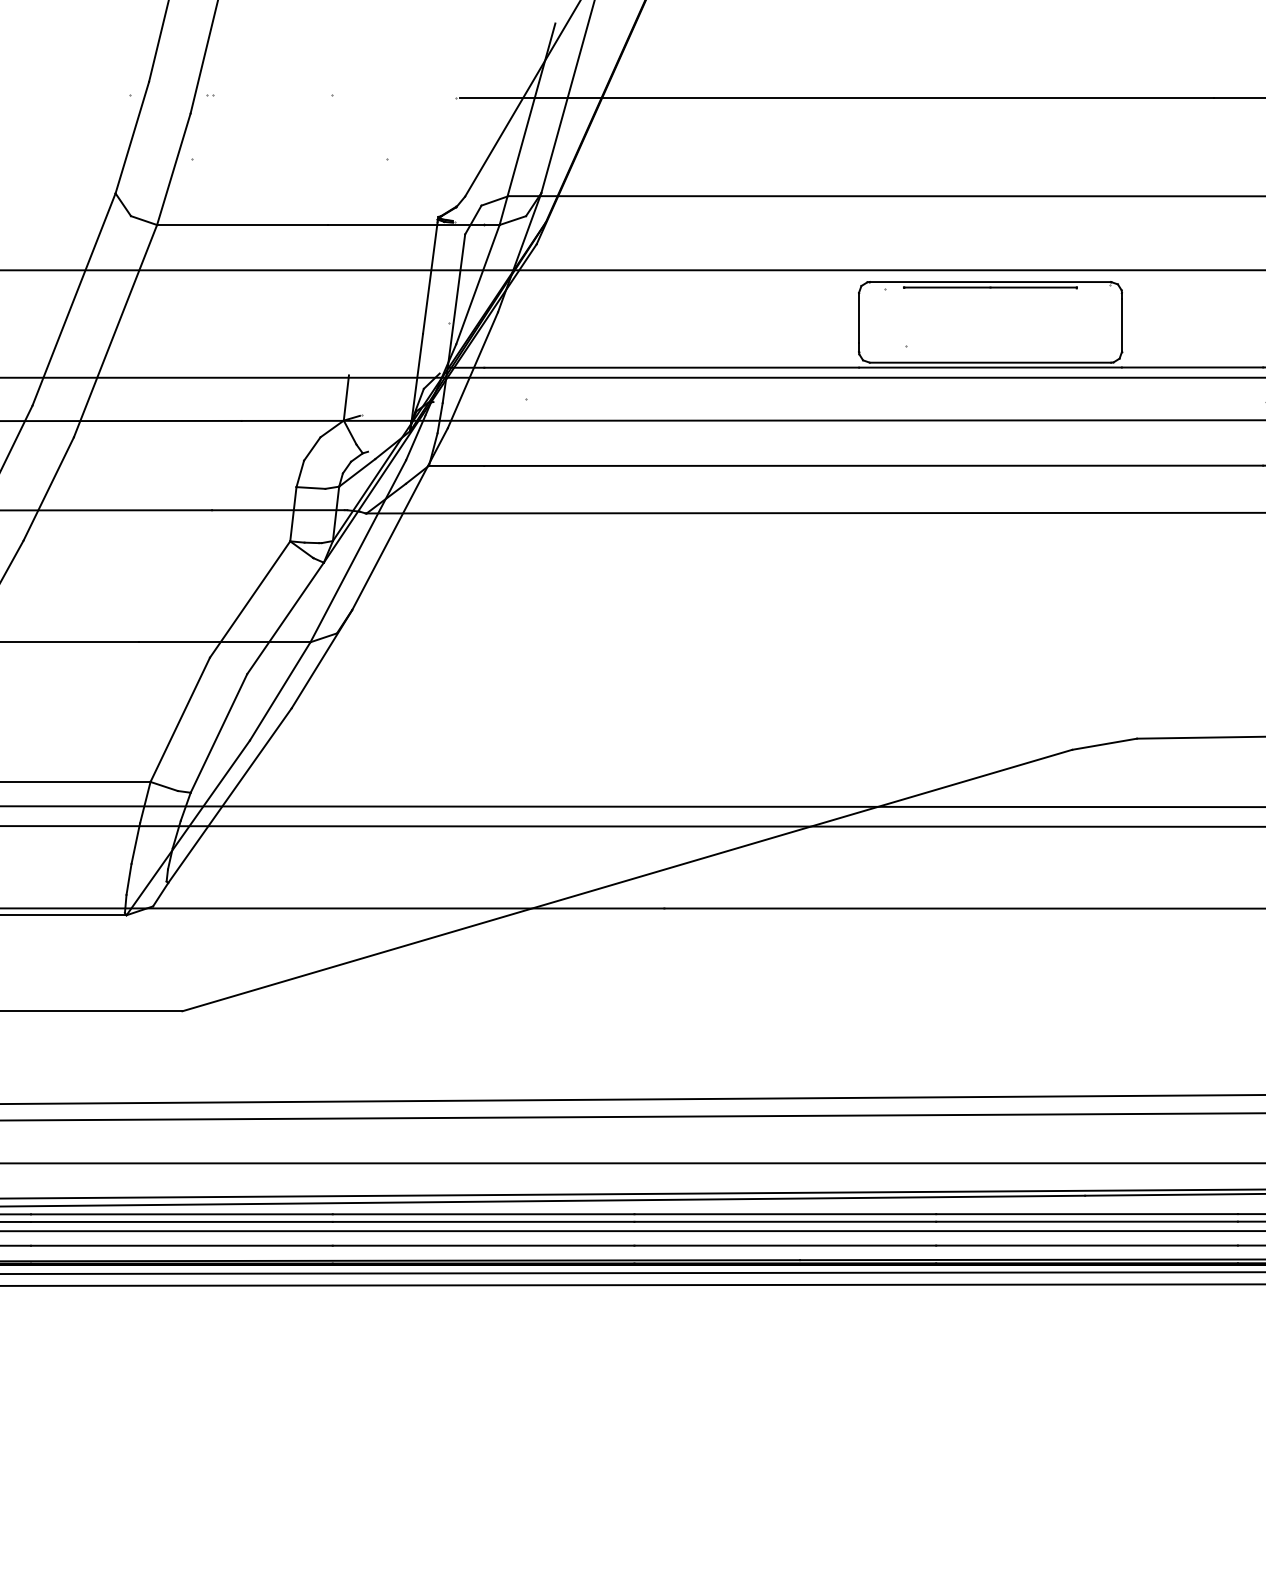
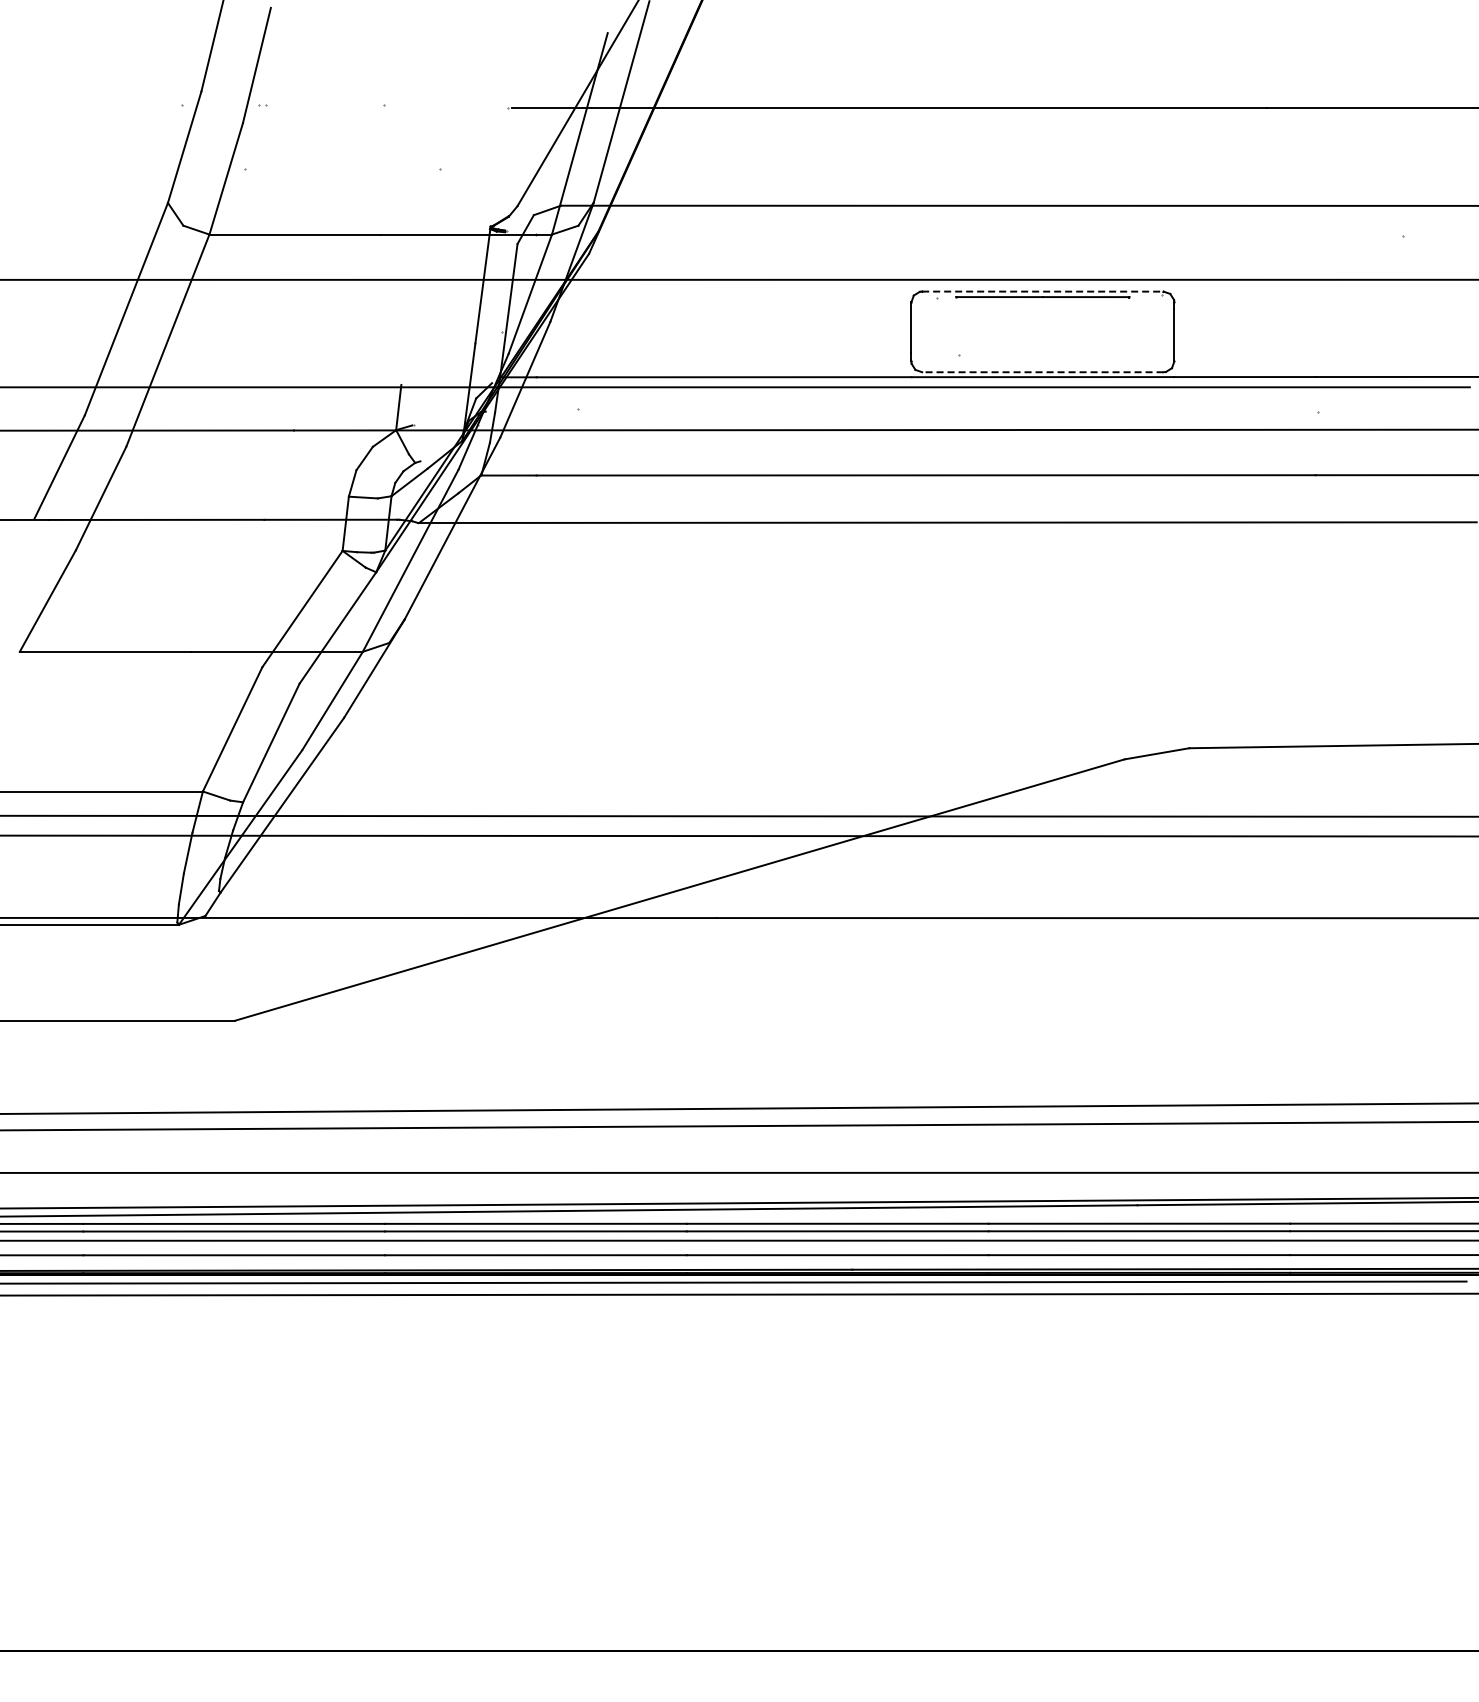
line: (990, 281) -> (1042, 291), solid -> dashed
line: (990, 362) -> (1042, 372), solid -> dashed

